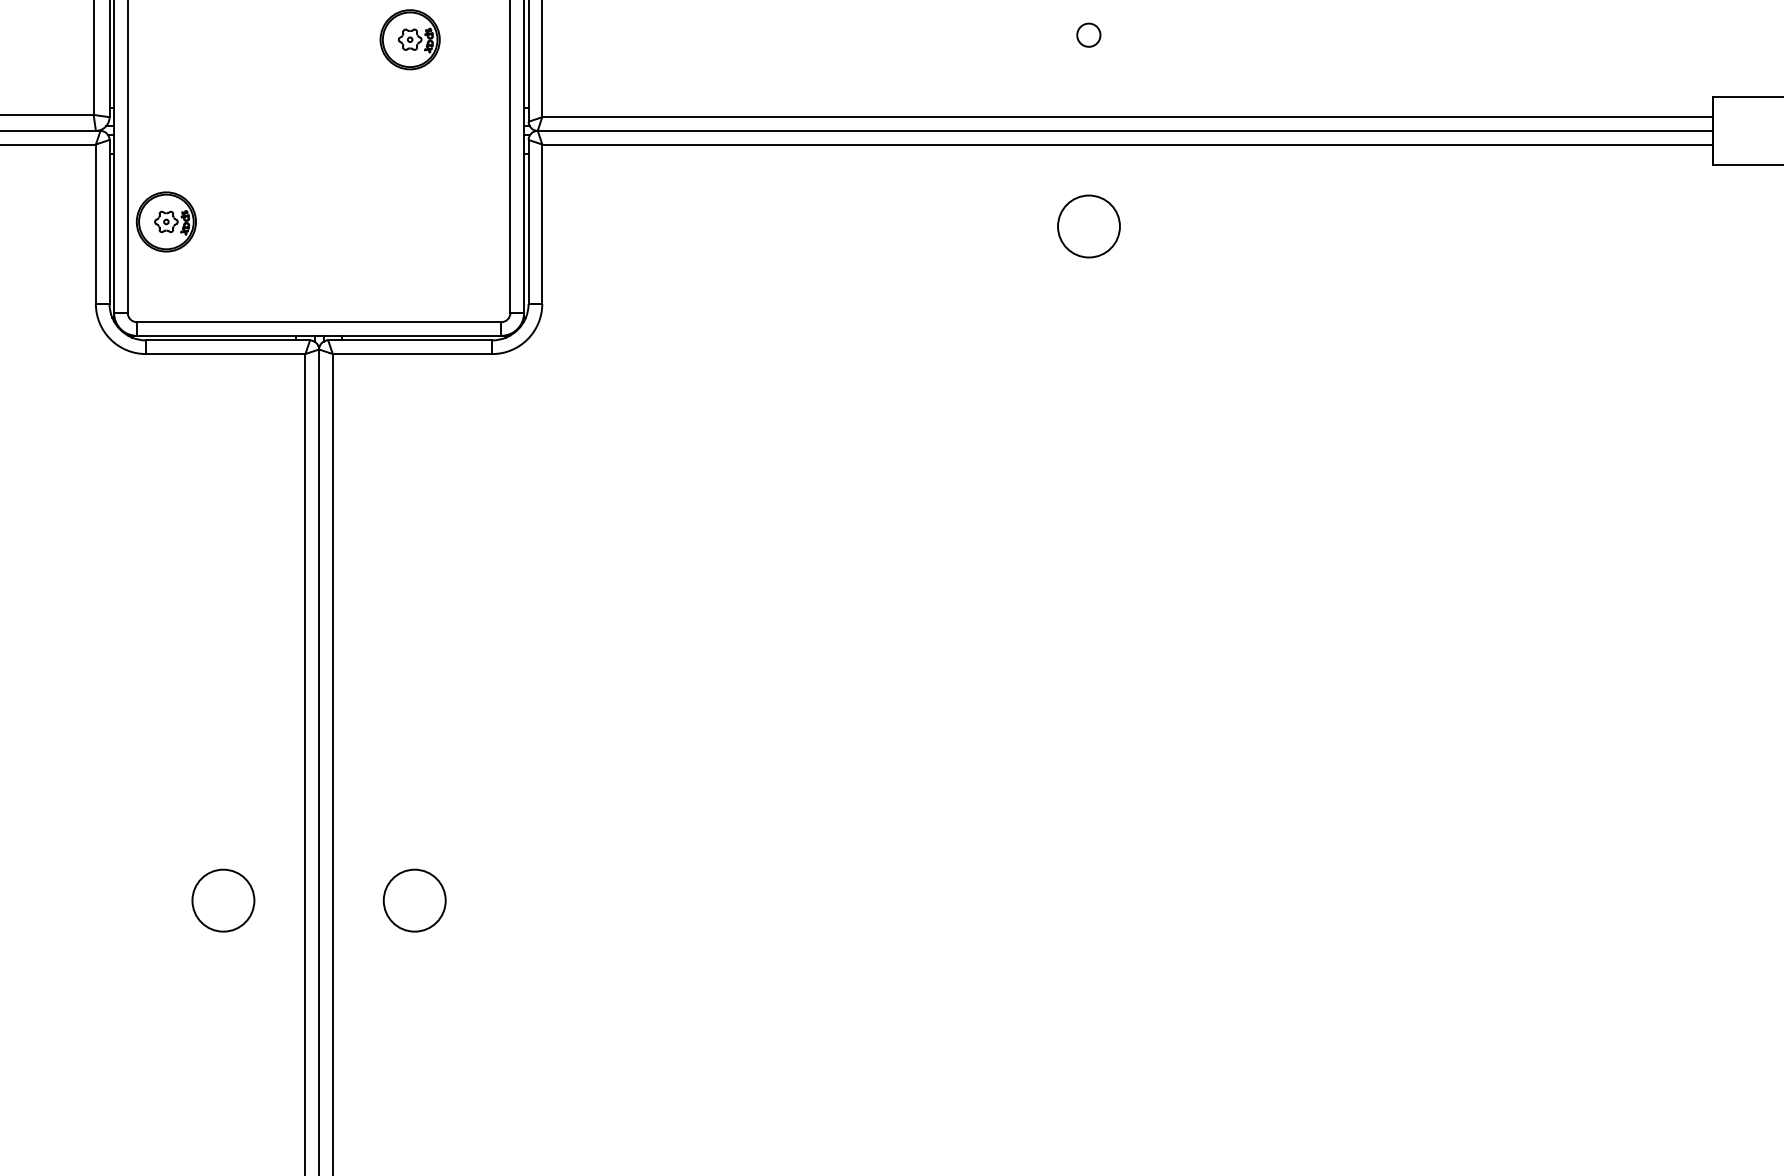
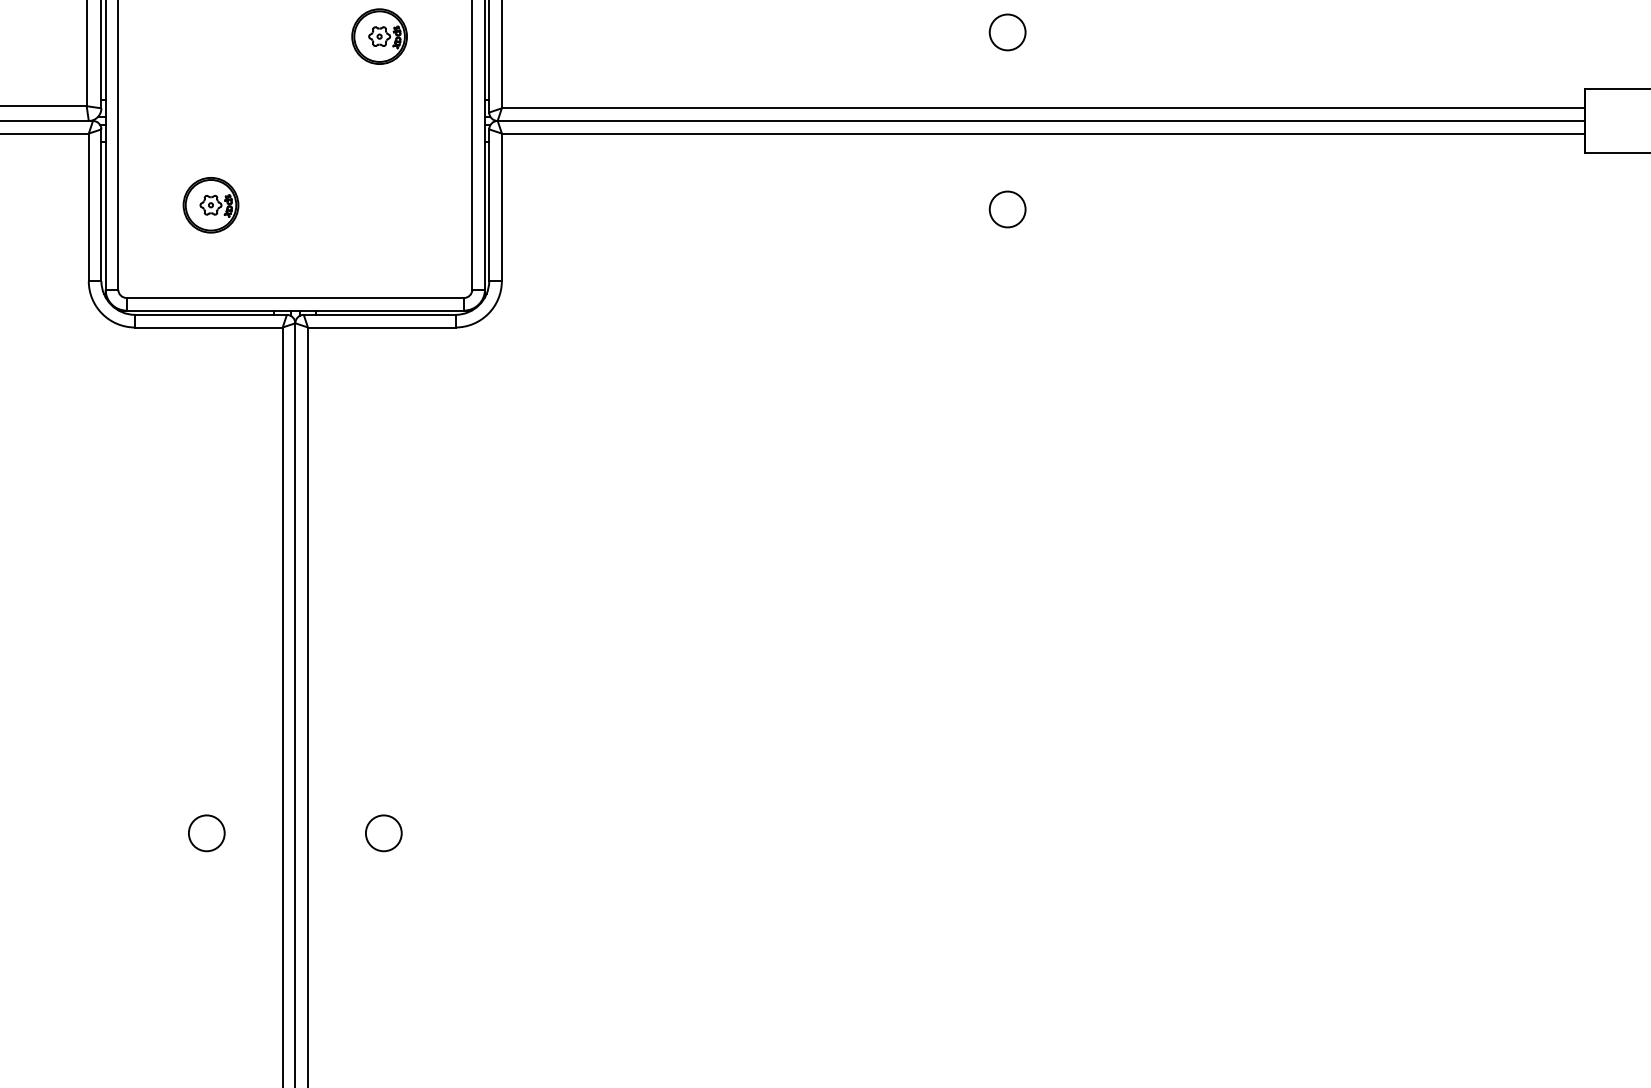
circle: (1088, 35) -> (1007, 32), size x1.67
part: (165, 222) -> (210, 205), moved
circle: (1088, 226) -> (1007, 209), size x0.62
circle: (223, 900) -> (206, 833), size x0.62
circle: (414, 900) -> (383, 833), size x0.62

